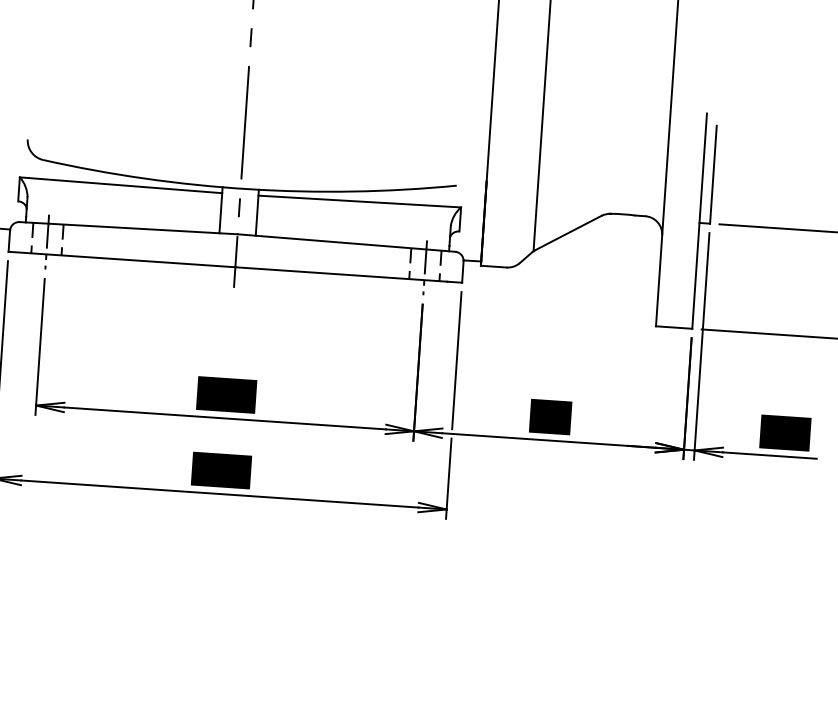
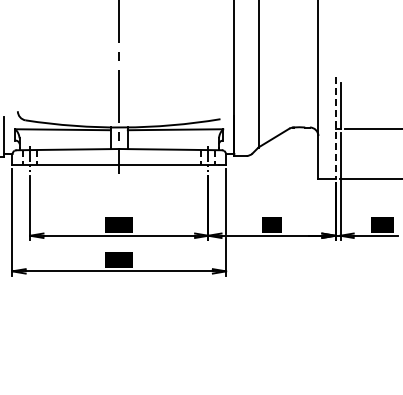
line: (699, 222) -> (335, 128), solid -> dashed

